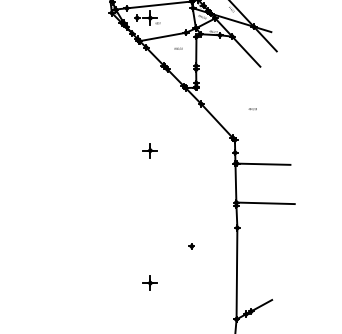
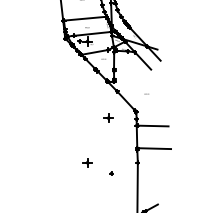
part: (150, 149) -> (108, 117), moved
part: (150, 282) -> (87, 162), moved

